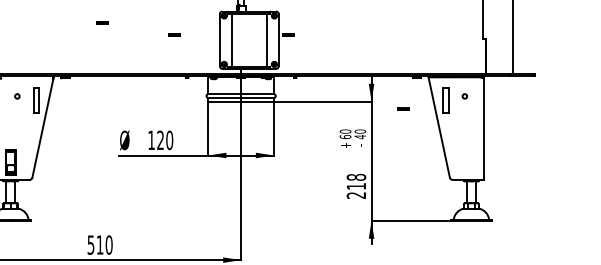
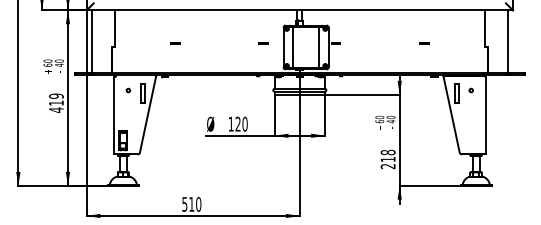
part: (102, 23) -> (175, 43), moved
part: (174, 35) -> (263, 43), moved
part: (403, 109) -> (424, 43), moved

